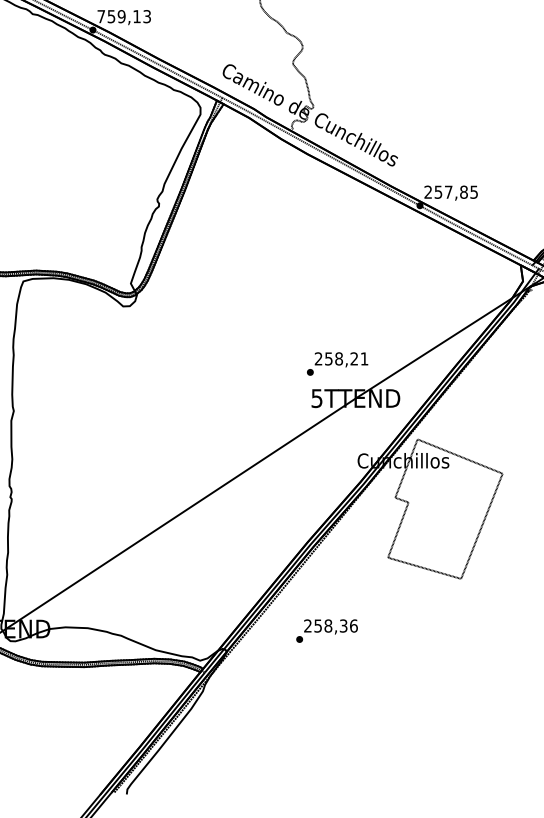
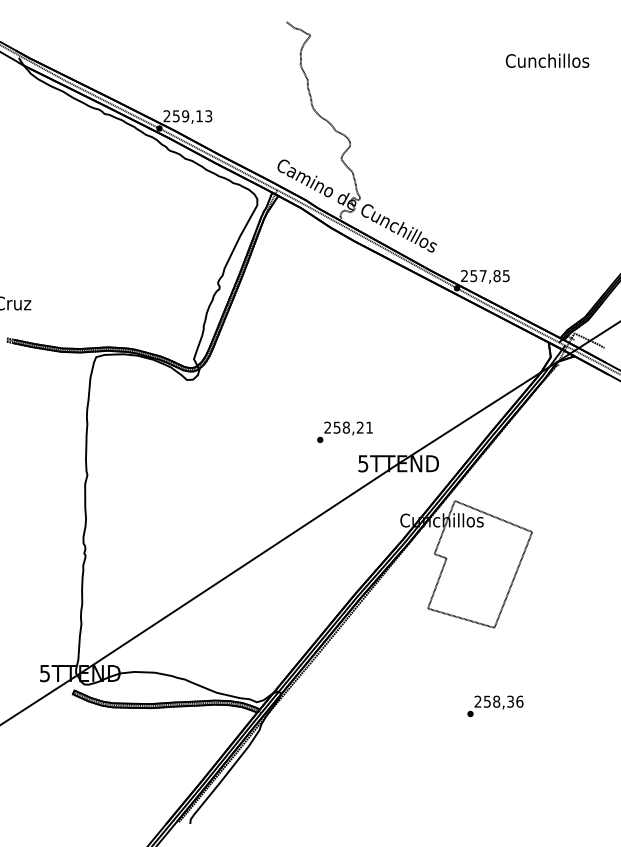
text: (100, 16) -> (166, 116), 759,13 -> 259,13
text: (336, 363) -> (344, 431), moved
text: (327, 631) -> (495, 706), moved

